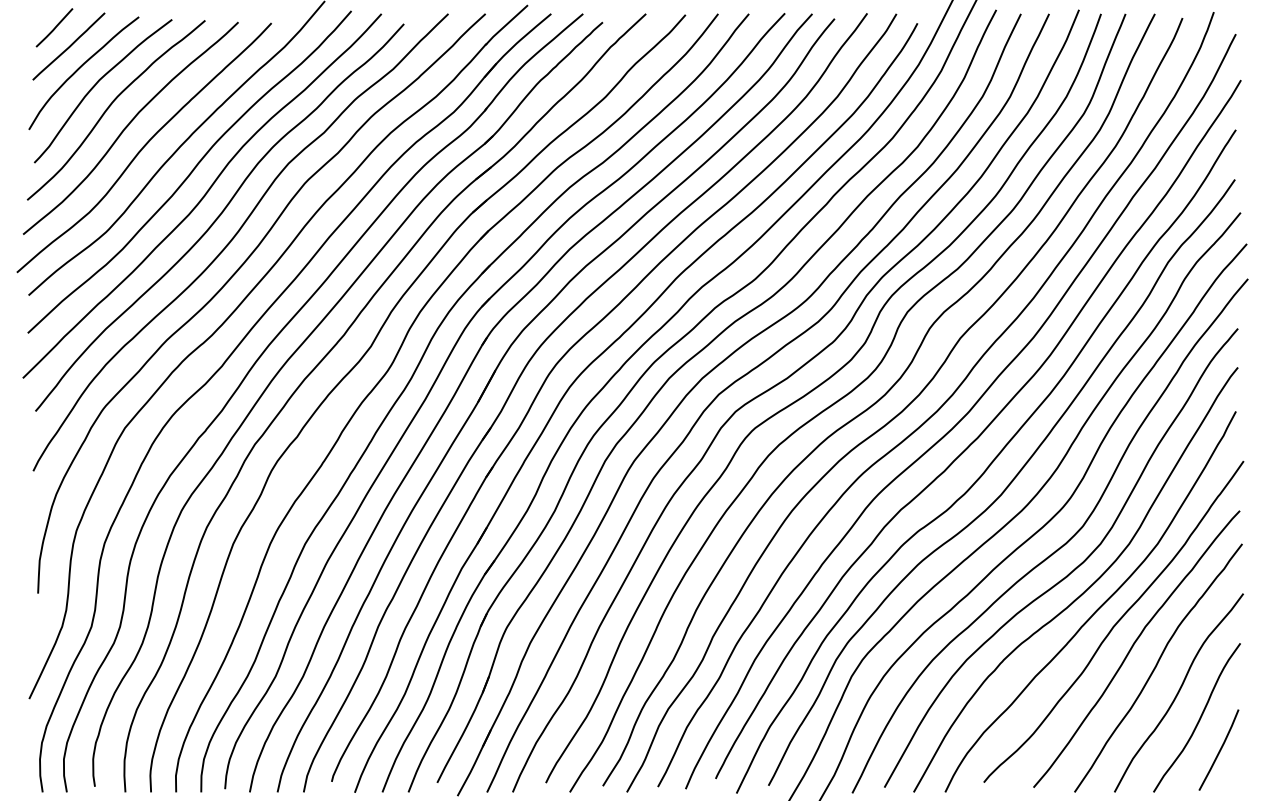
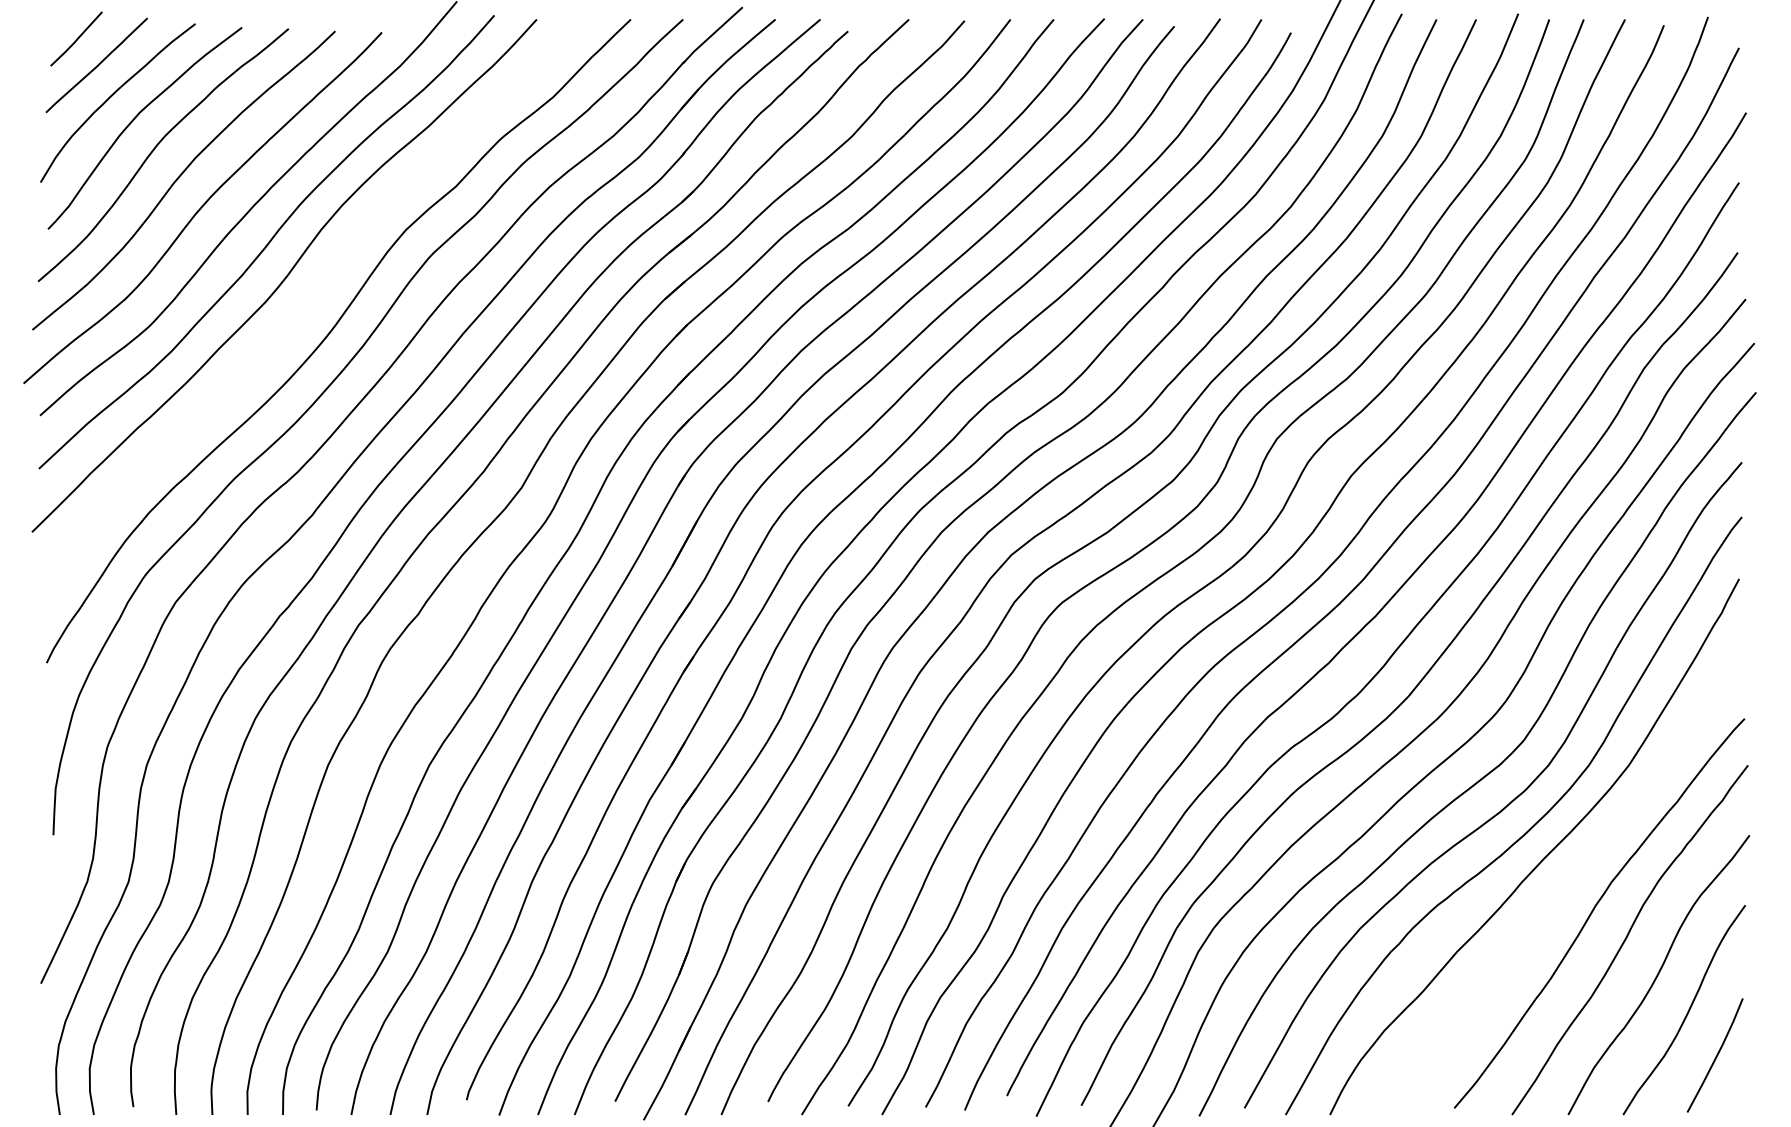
curve: (219, 217) -> (308, 305), removed
curve: (1115, 623) -> (1569, 877), removed

